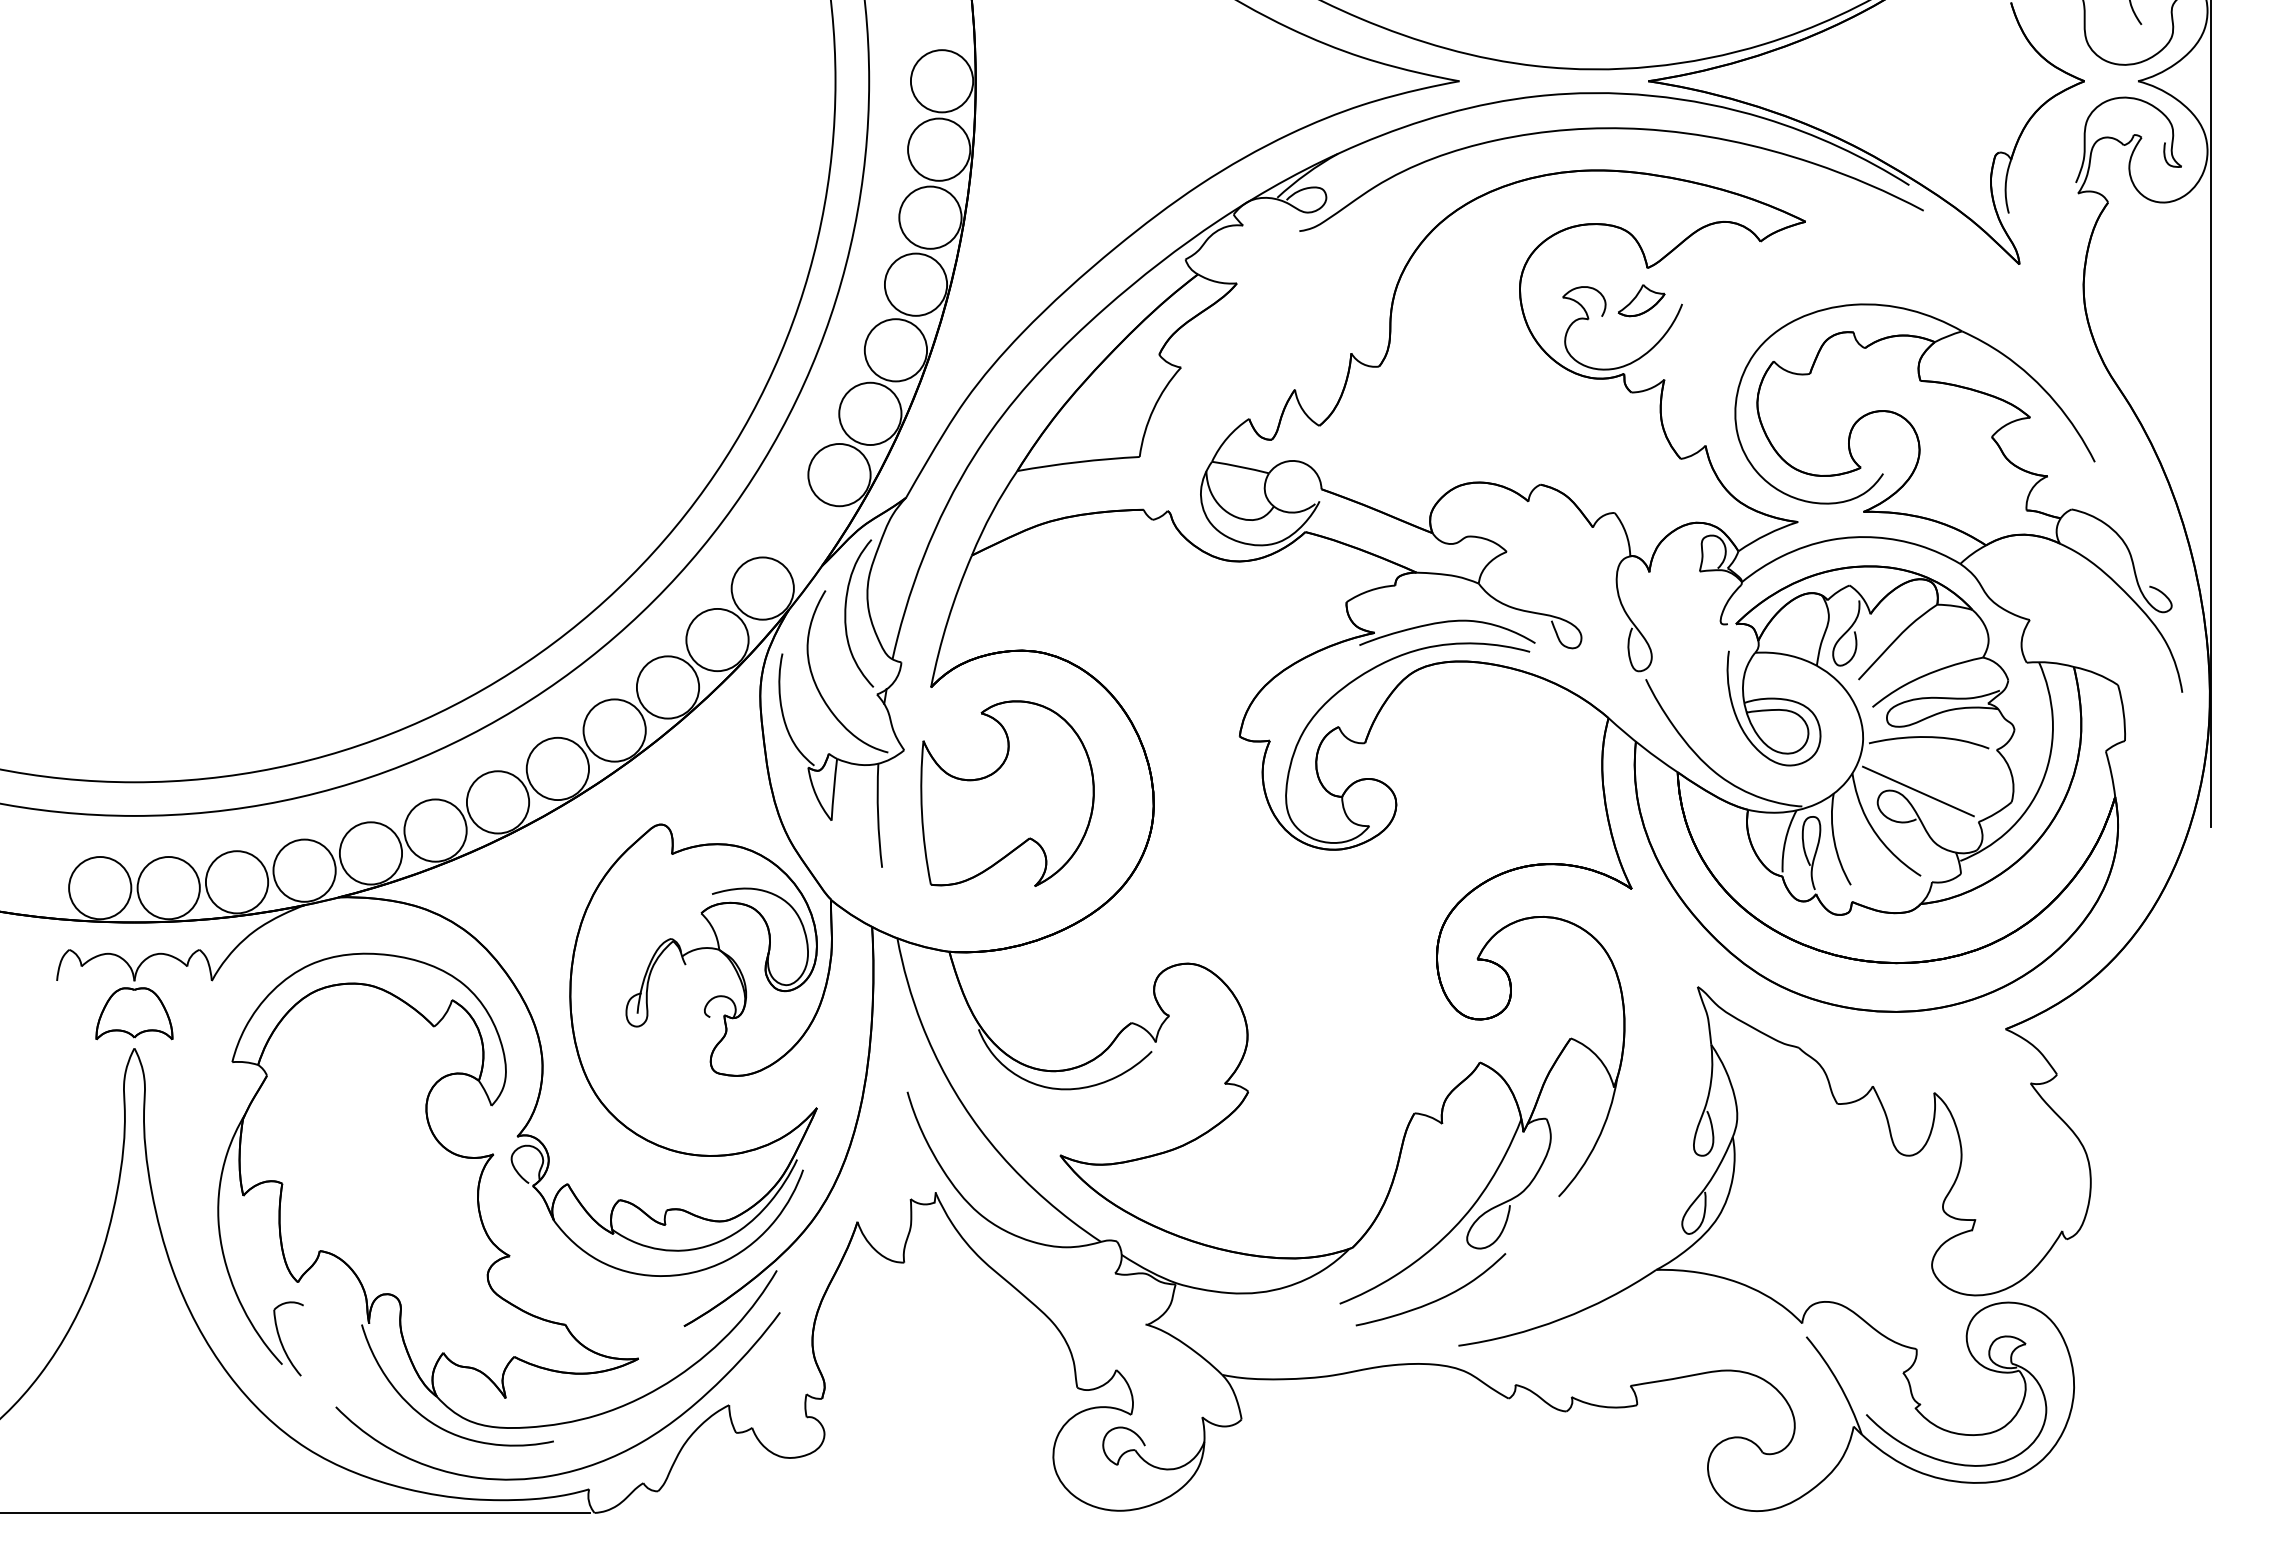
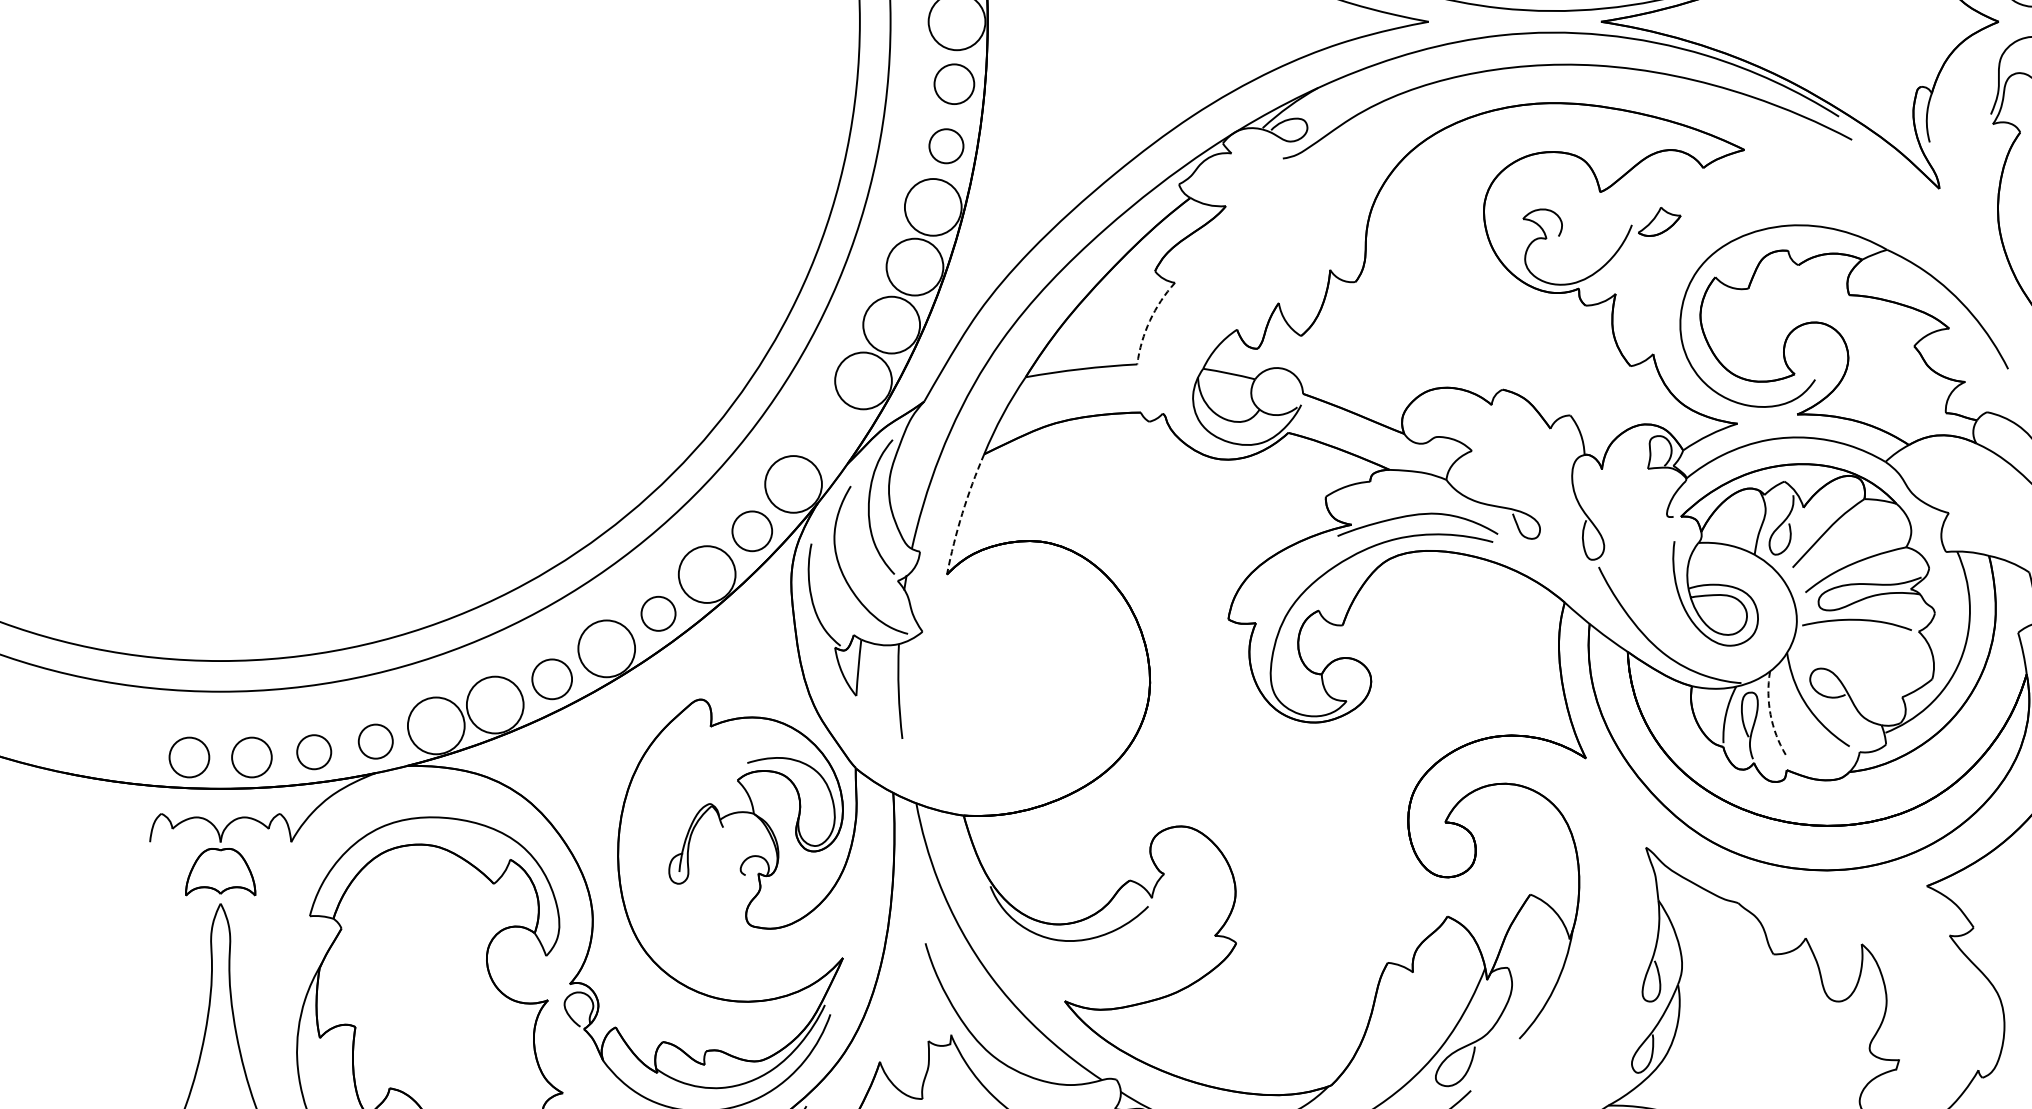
circle: (939, 149) -> (954, 84), size x0.7
circle: (930, 217) -> (946, 146), size x0.6
part: (1641, 300) -> (1659, 221), moved
arc: (1153, 409) -> (1149, 321), solid -> dashed
arc: (947, 620) -> (962, 513), solid -> dashed
circle: (717, 639) -> (752, 530), size x0.7
circle: (614, 730) -> (658, 613), size x0.6
line: (1917, 791) -> (1846, 669), removed
part: (1007, 793) -> (1016, 671), removed
circle: (497, 802) -> (551, 679), size x0.7
arc: (1834, 841) -> (1770, 715), solid -> dashed
circle: (304, 870) -> (375, 741), size x0.6
circle: (236, 882) -> (313, 752), size x0.6
circle: (100, 888) -> (189, 757), size x0.7
circle: (168, 888) -> (251, 757), size x0.7

